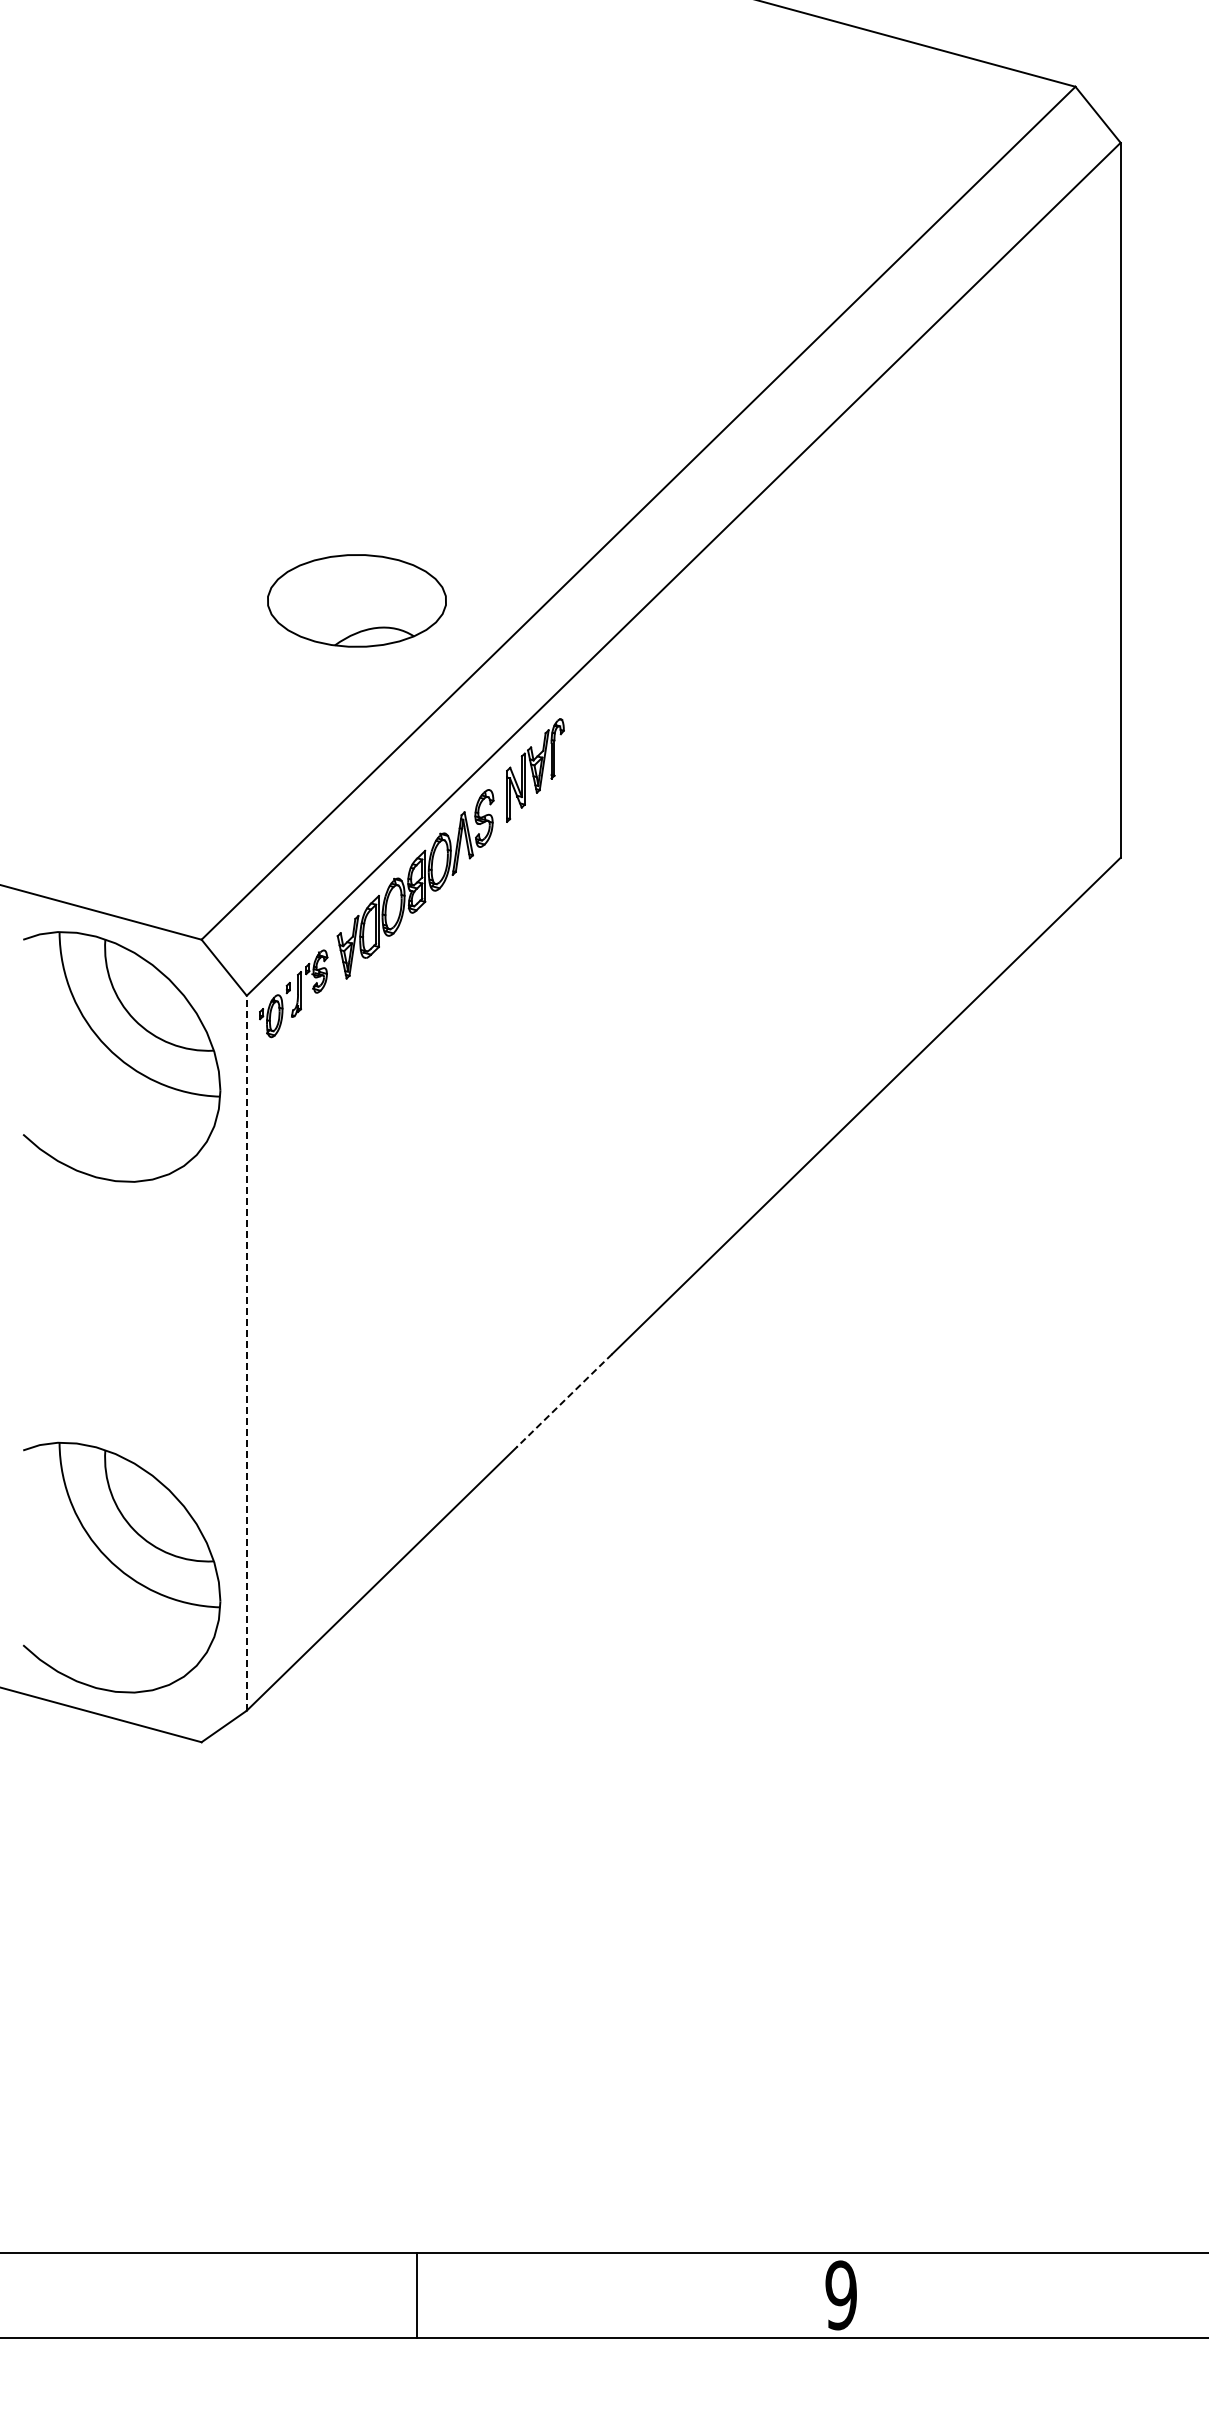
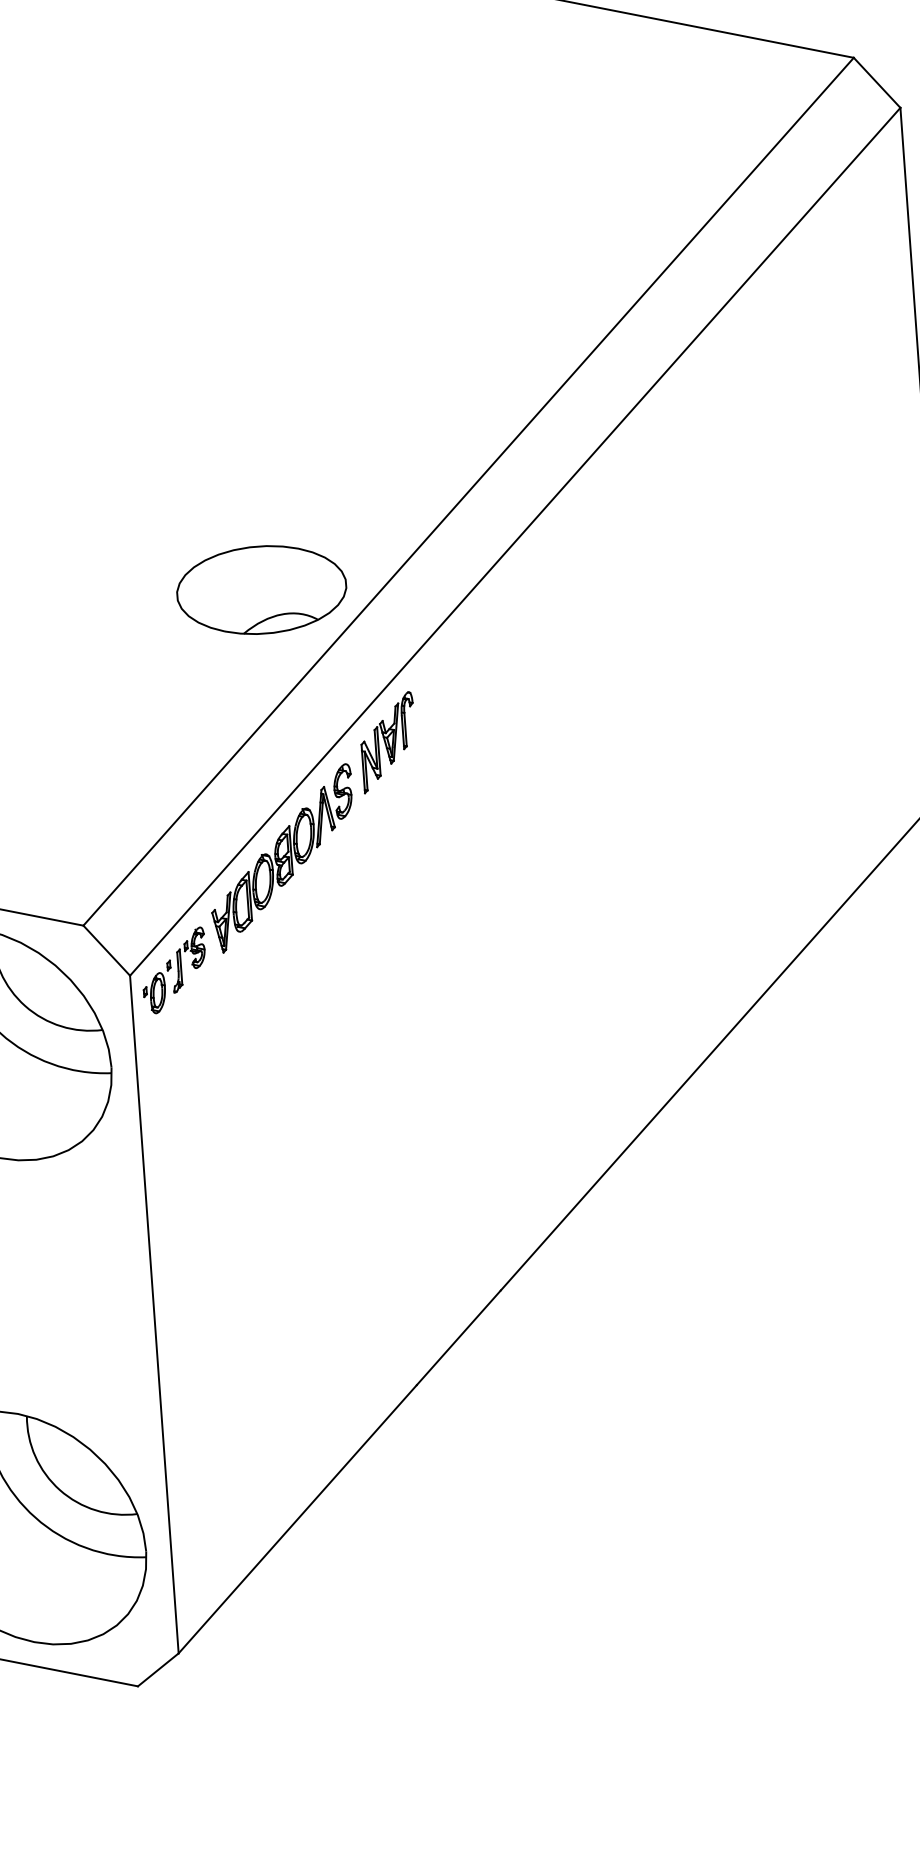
part: (356, 600) -> (261, 589), moved
line: (246, 1352) -> (154, 1313), dashed -> solid
line: (564, 1400) -> (458, 1337), dashed -> solid

